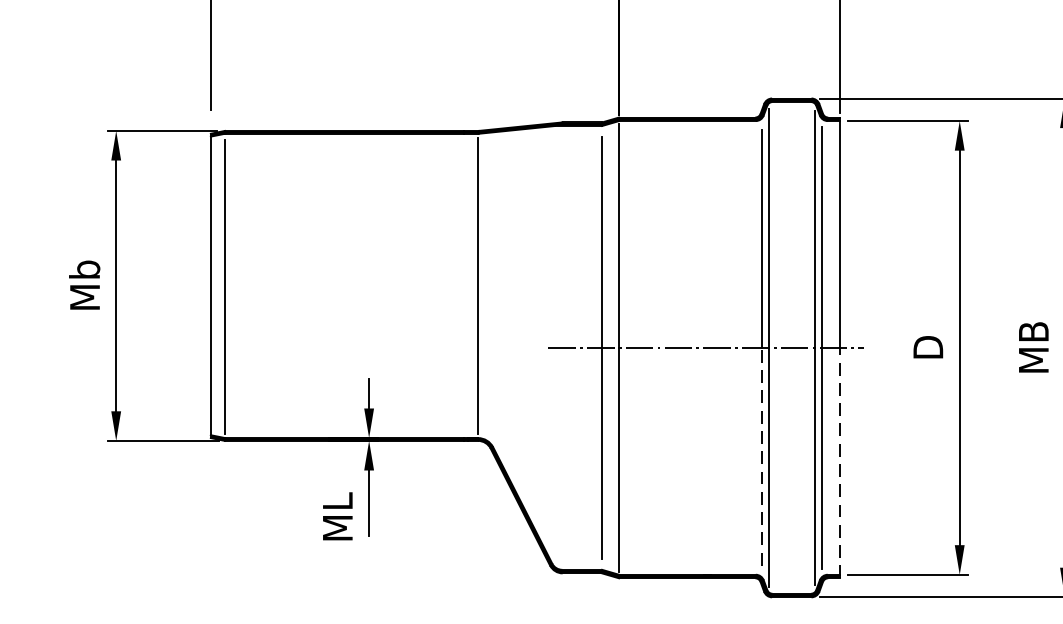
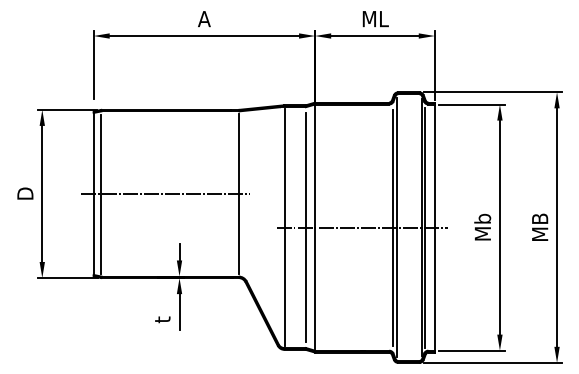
text: (83, 285) -> (24, 193), Mb -> D
line: (343, 285) -> (165, 193), added
text: (927, 345) -> (482, 226), D -> Mb
line: (562, 347) -> (284, 227), added
line: (761, 456) -> (392, 286), dashed -> solid
line: (839, 461) -> (434, 289), dashed -> solid
text: (337, 515) -> (162, 318), ML -> t

